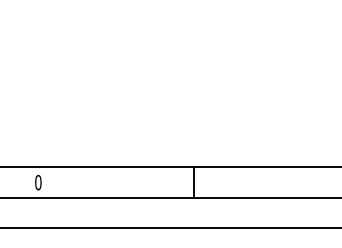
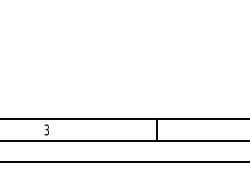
text: (37, 181) -> (46, 129), 0 -> 3

